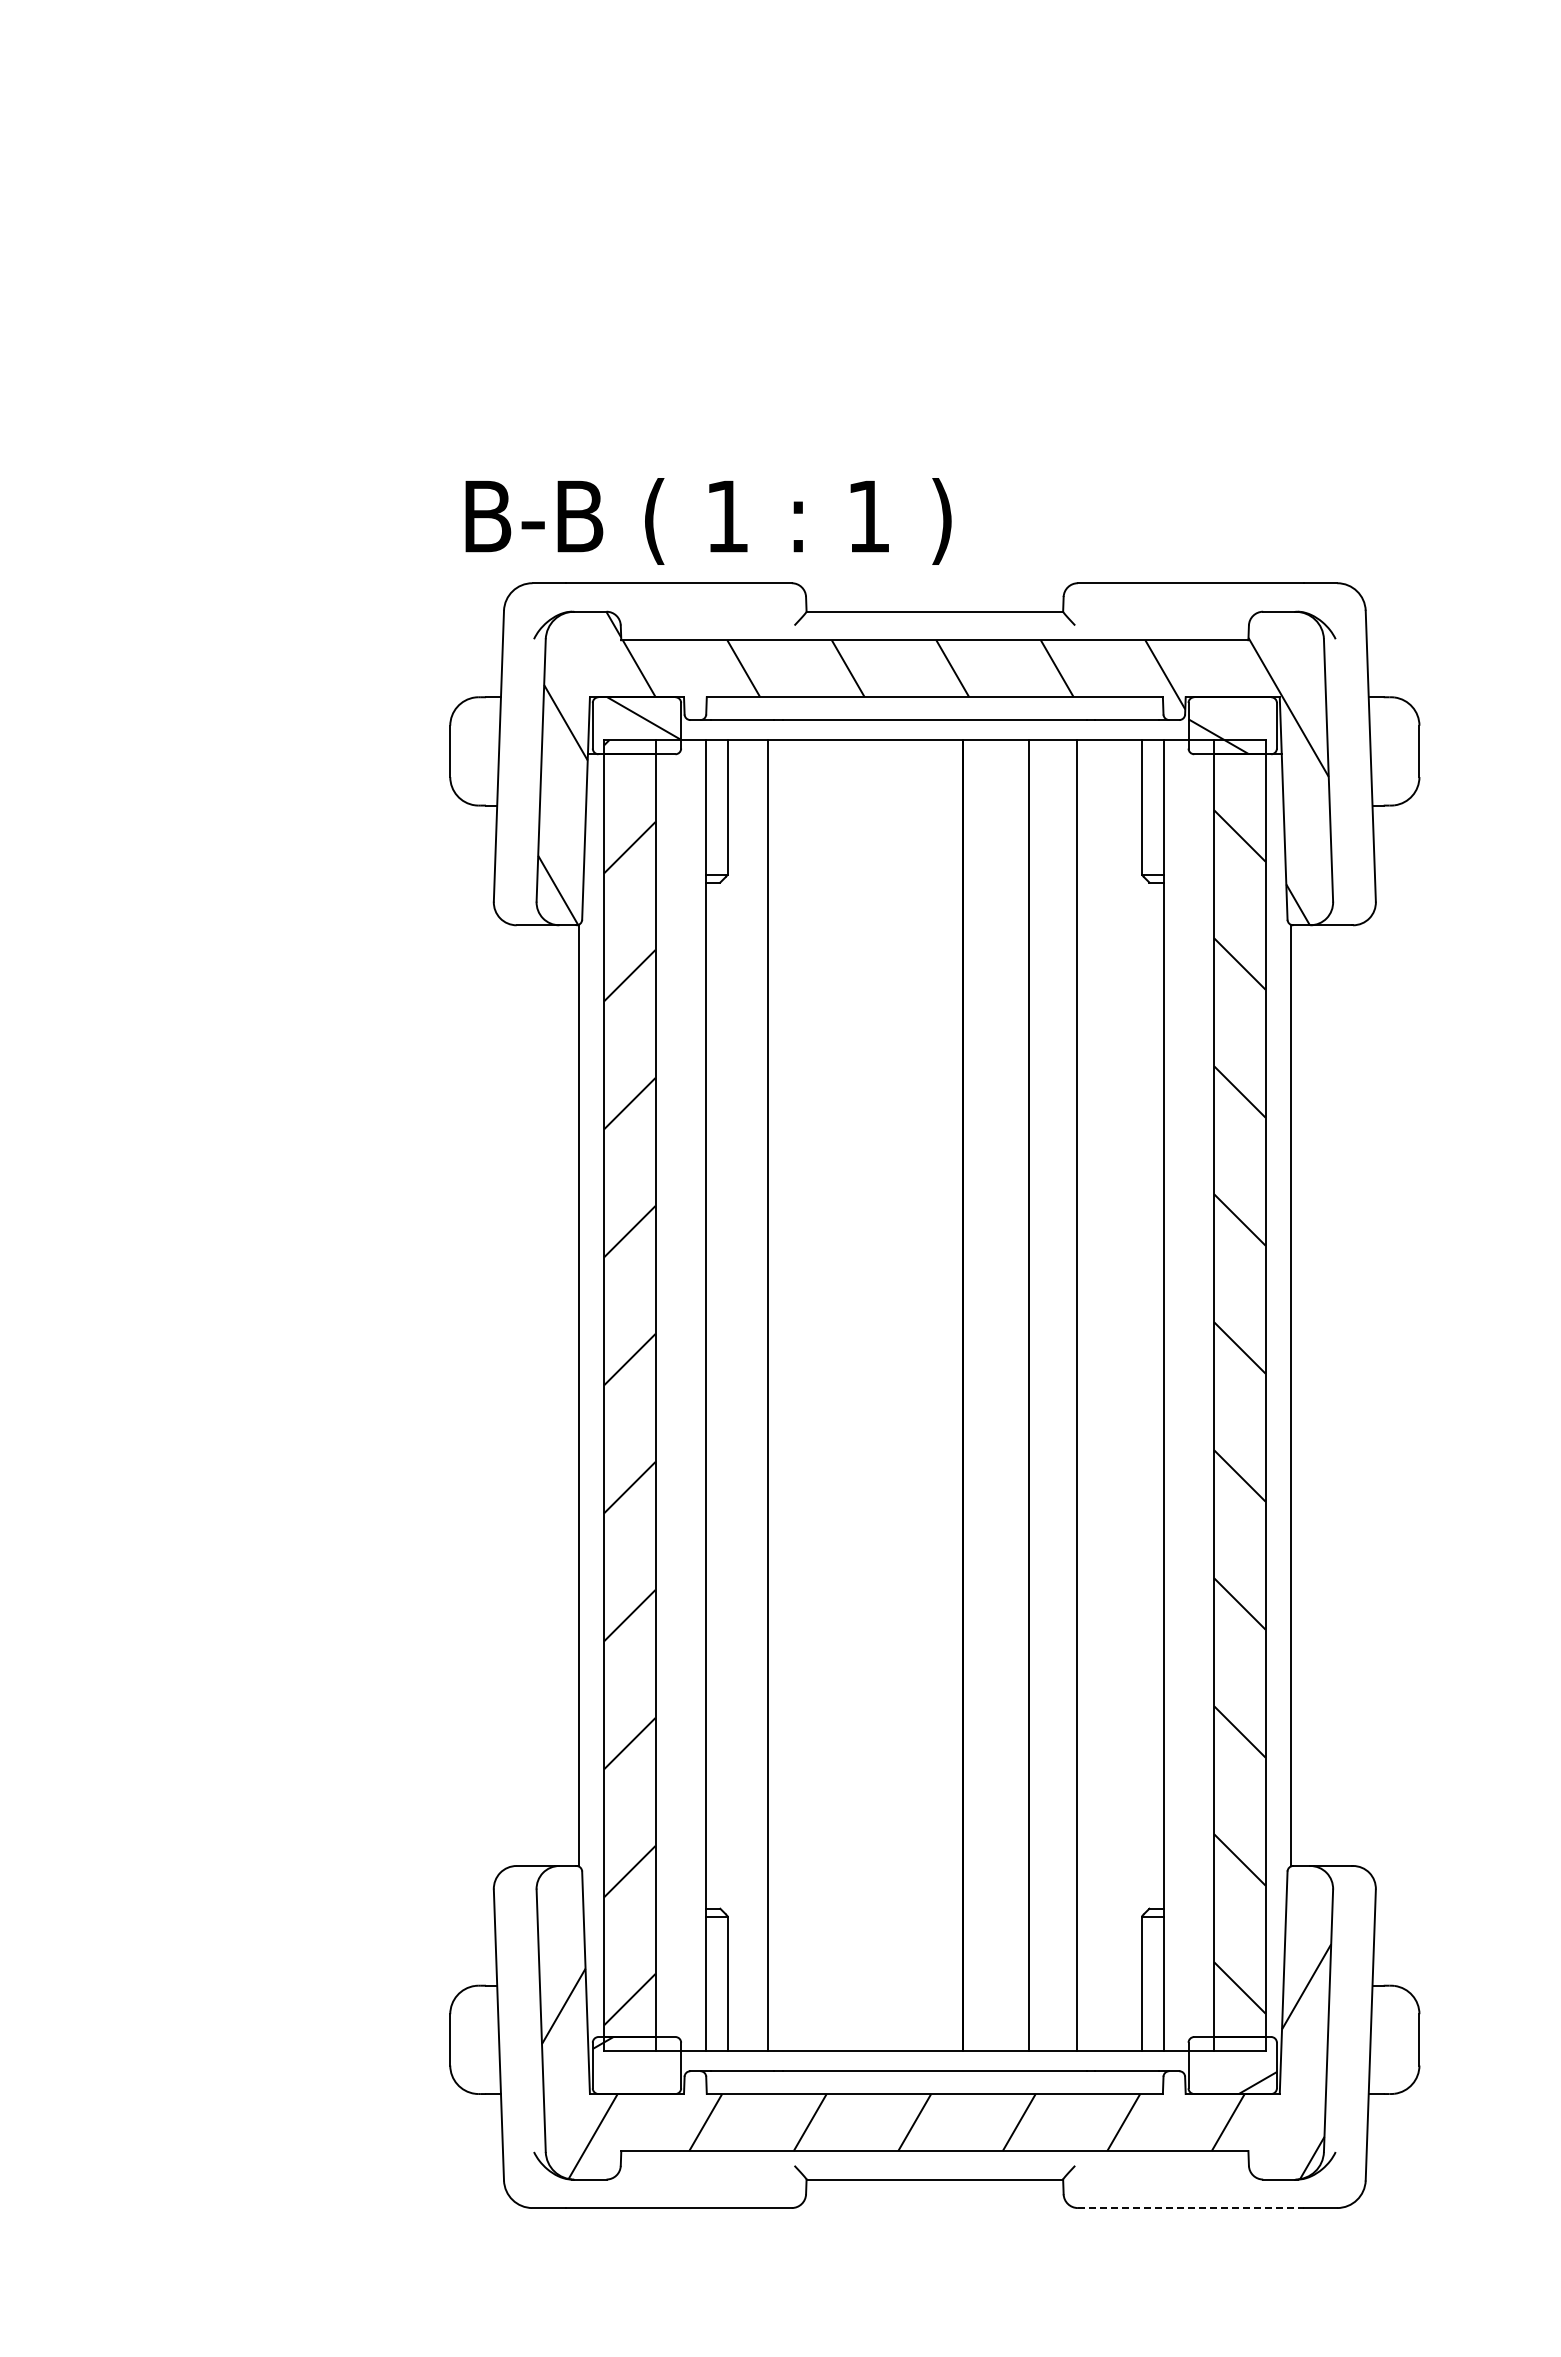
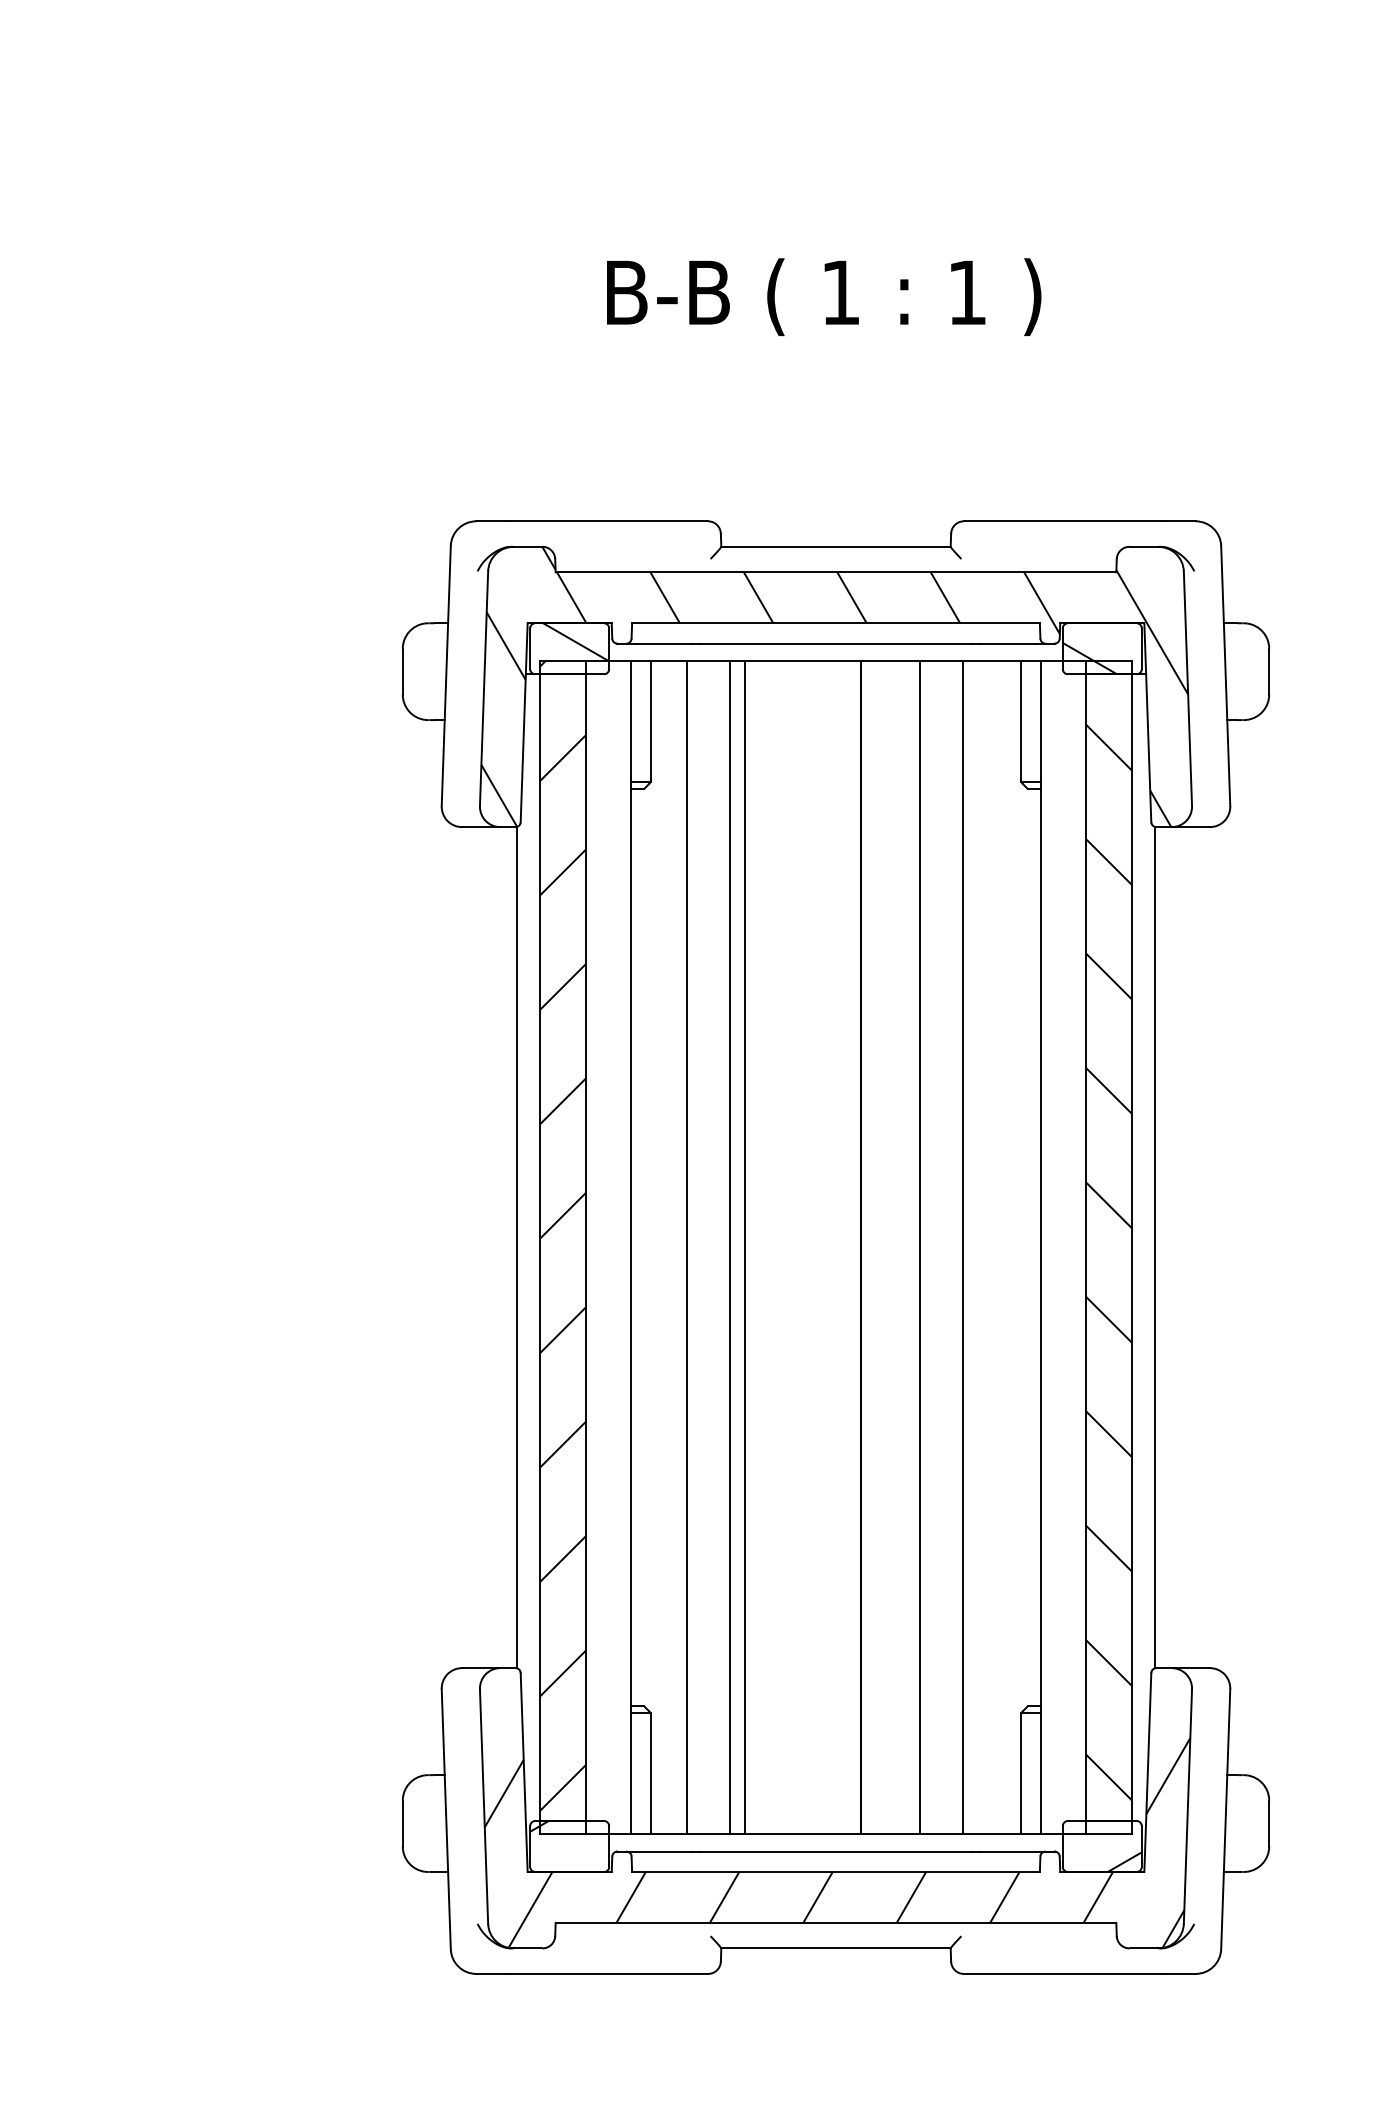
text: (708, 521) -> (824, 297), moved
line: (816, 1395) -> (730, 1247), added
line: (832, 1395) -> (744, 1247), added
line: (1190, 2208) -> (1064, 1974), dashed -> solid

